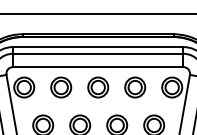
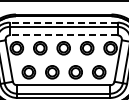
line: (97, 46) -> (63, 22), solid -> dashed
line: (97, 67) -> (63, 35), solid -> dashed

